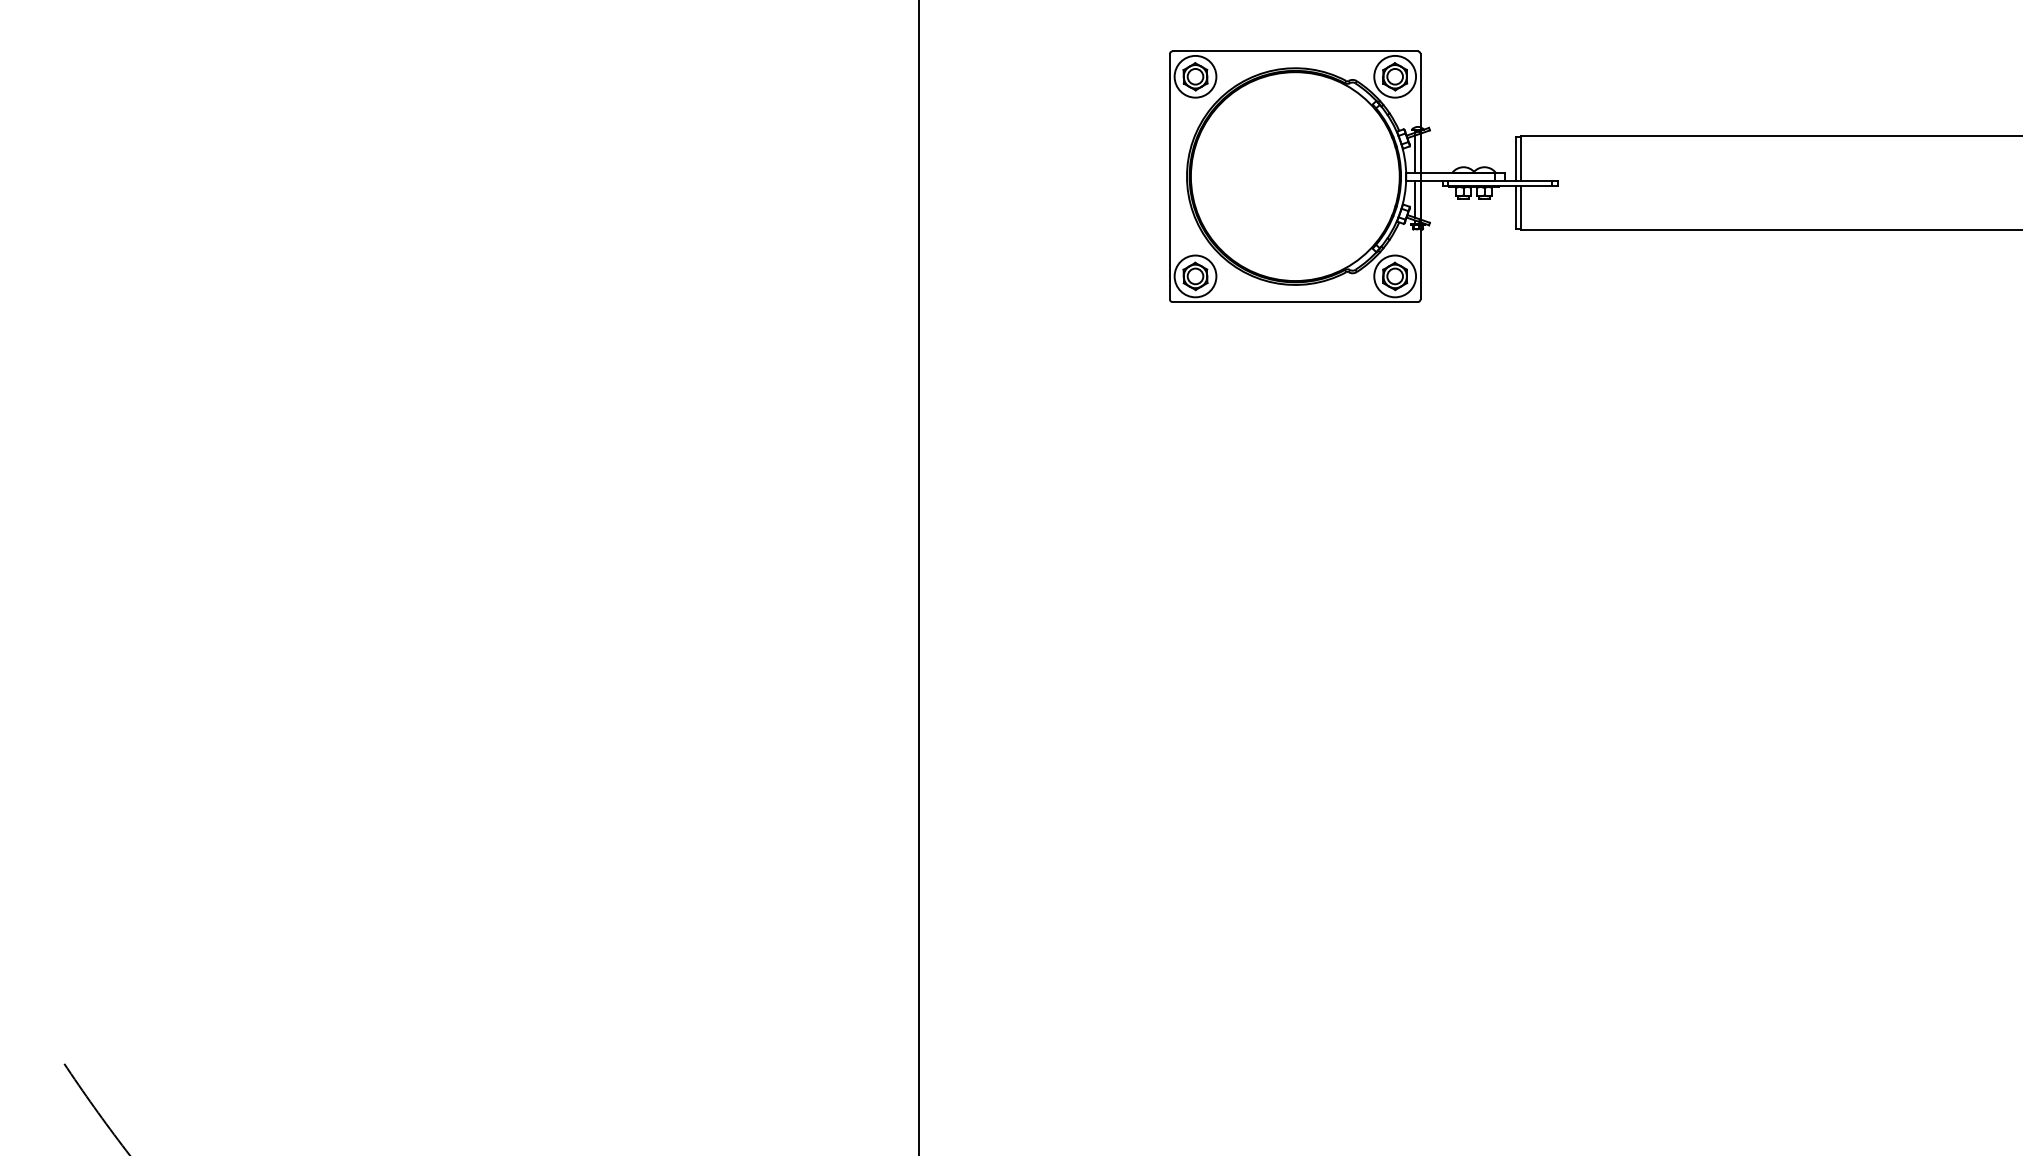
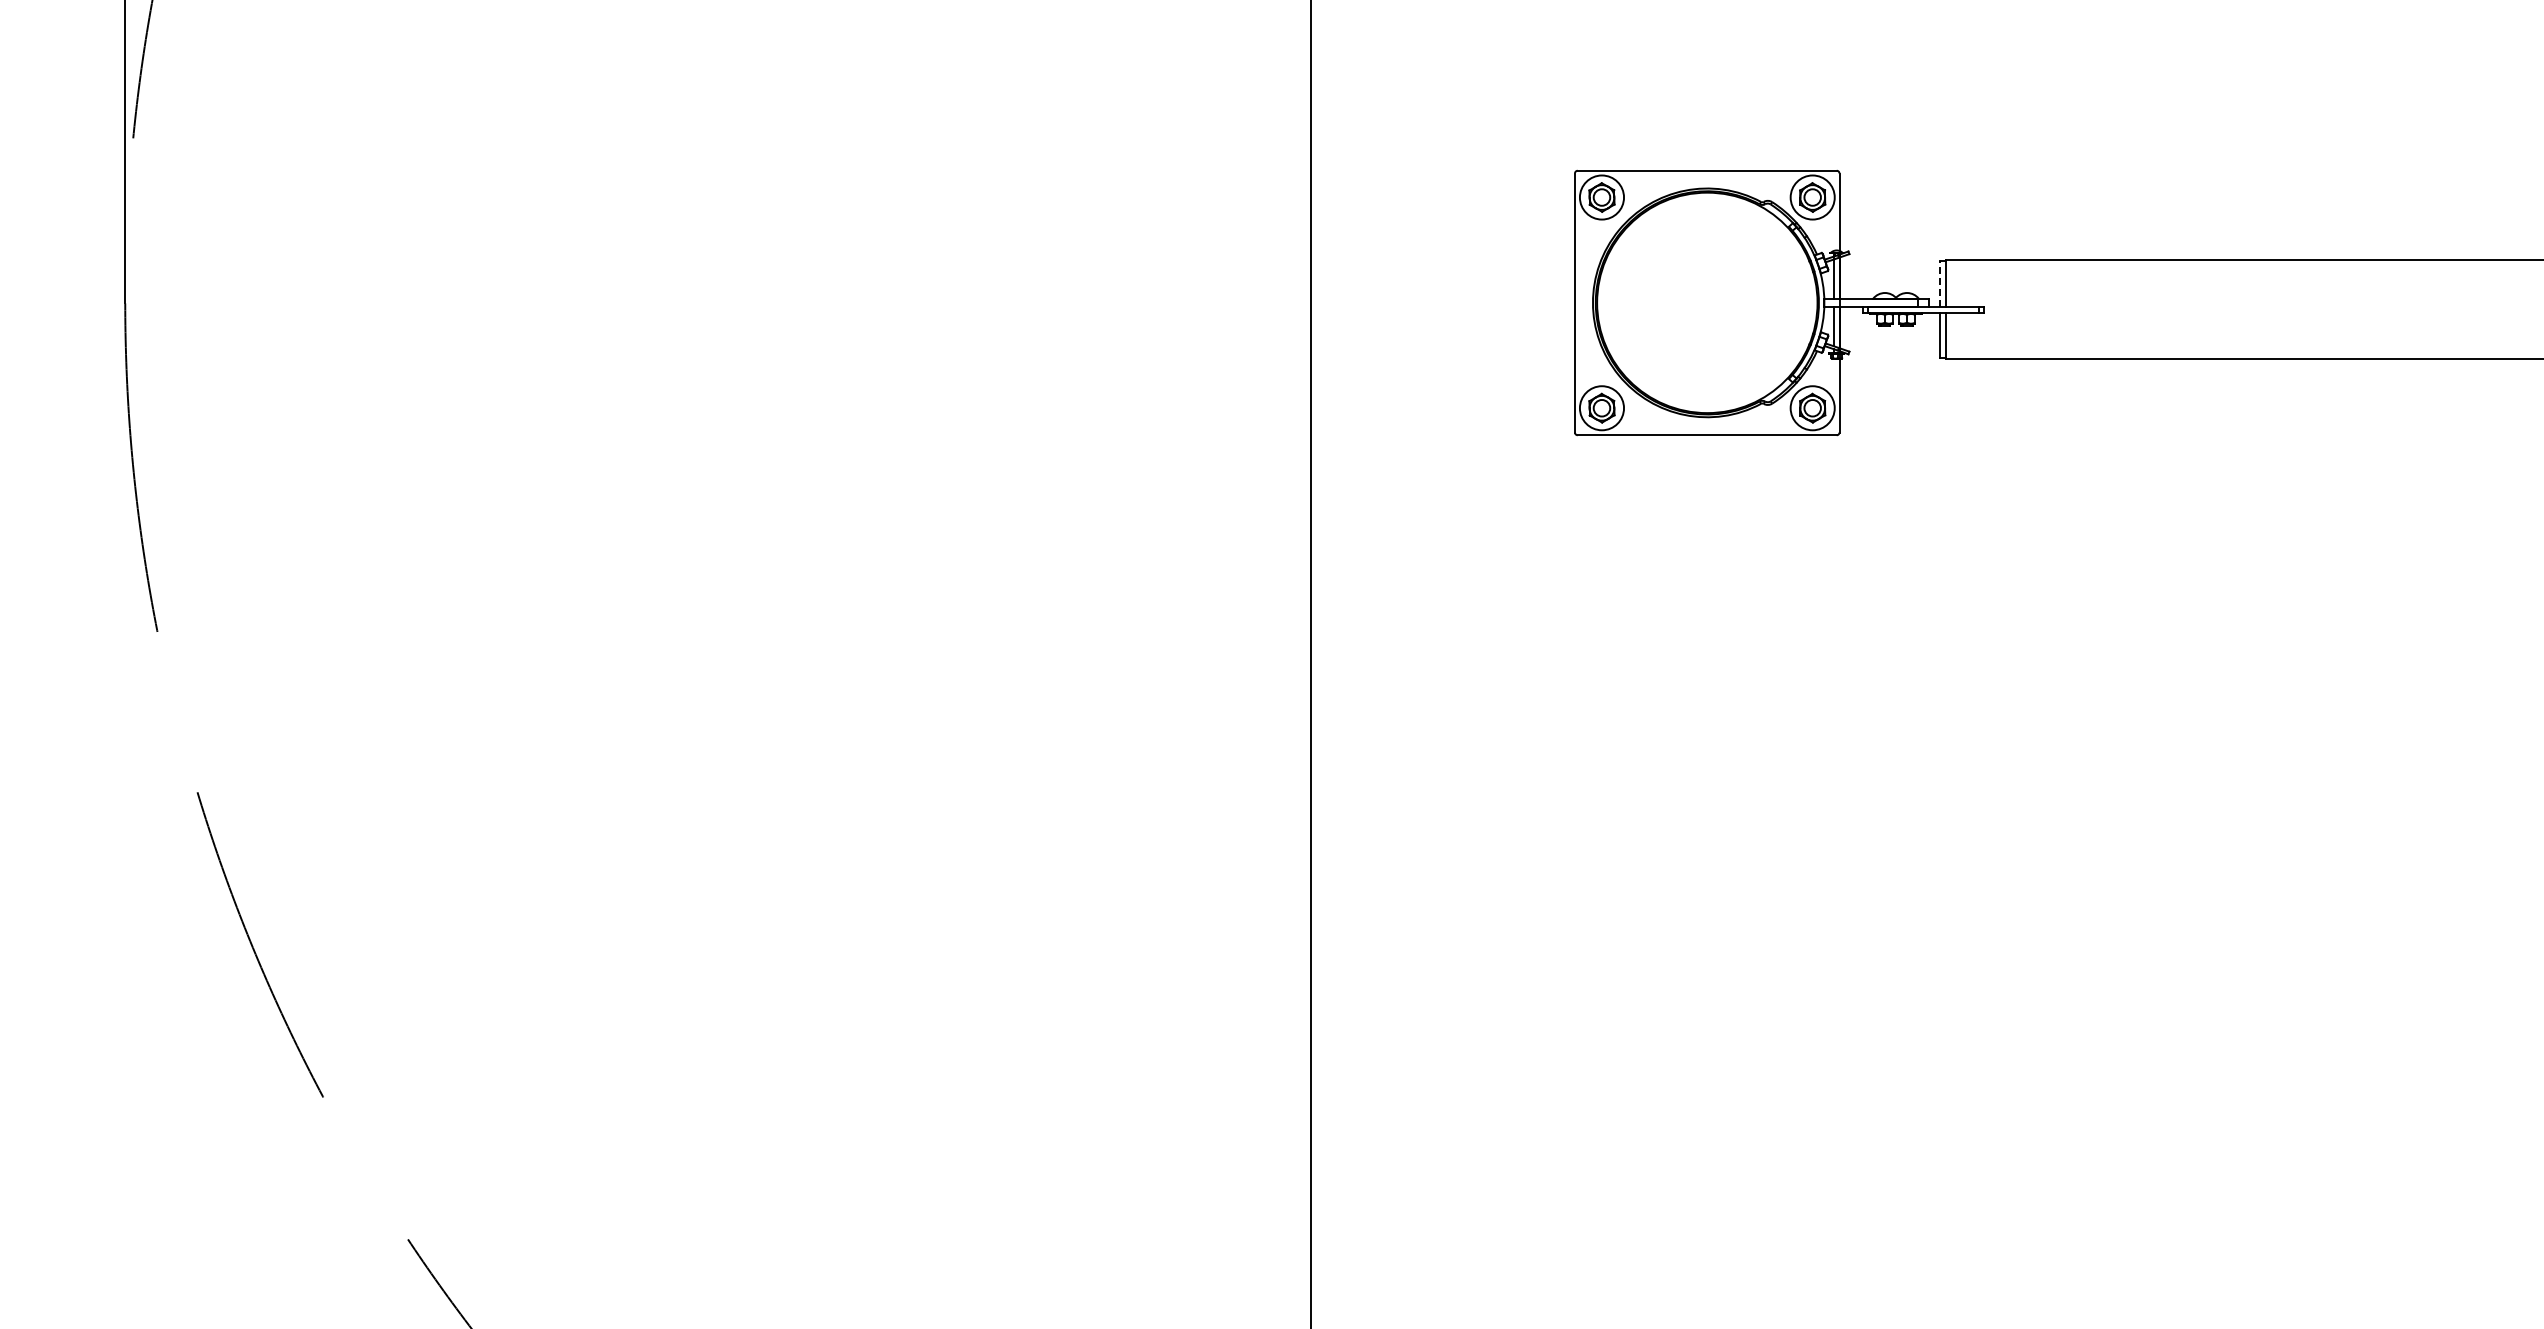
line: (1516, 159) -> (1940, 284), solid -> dashed

